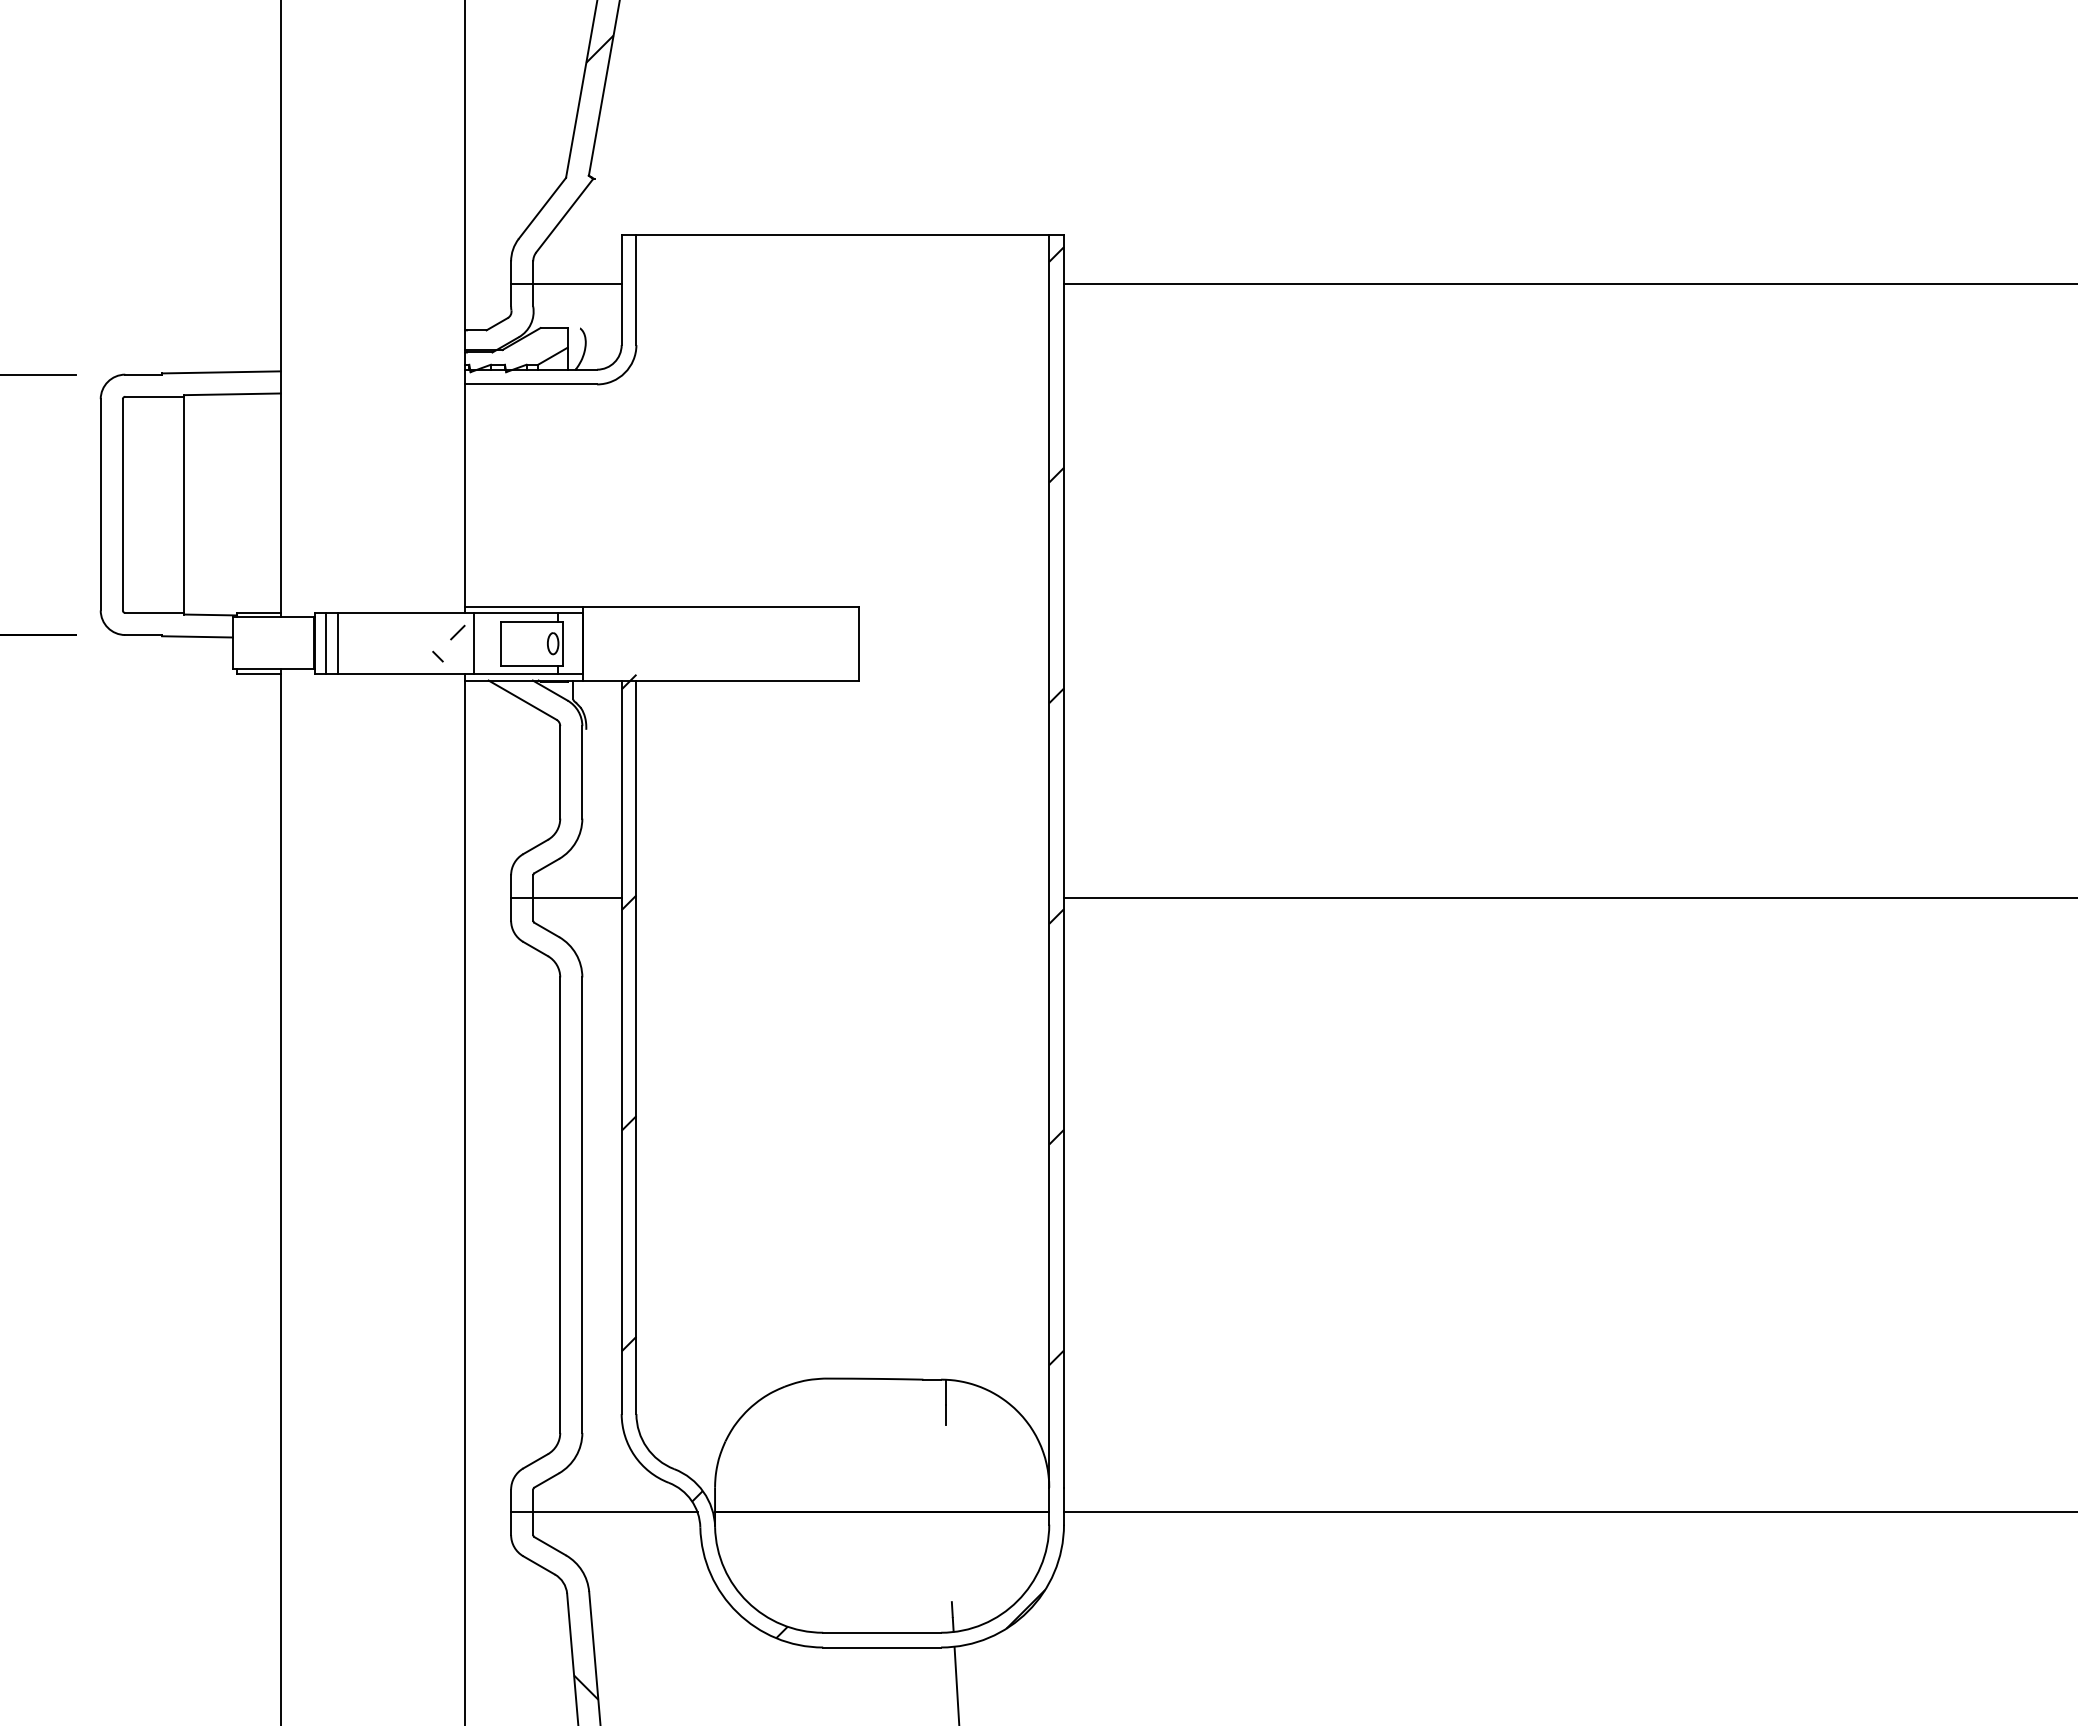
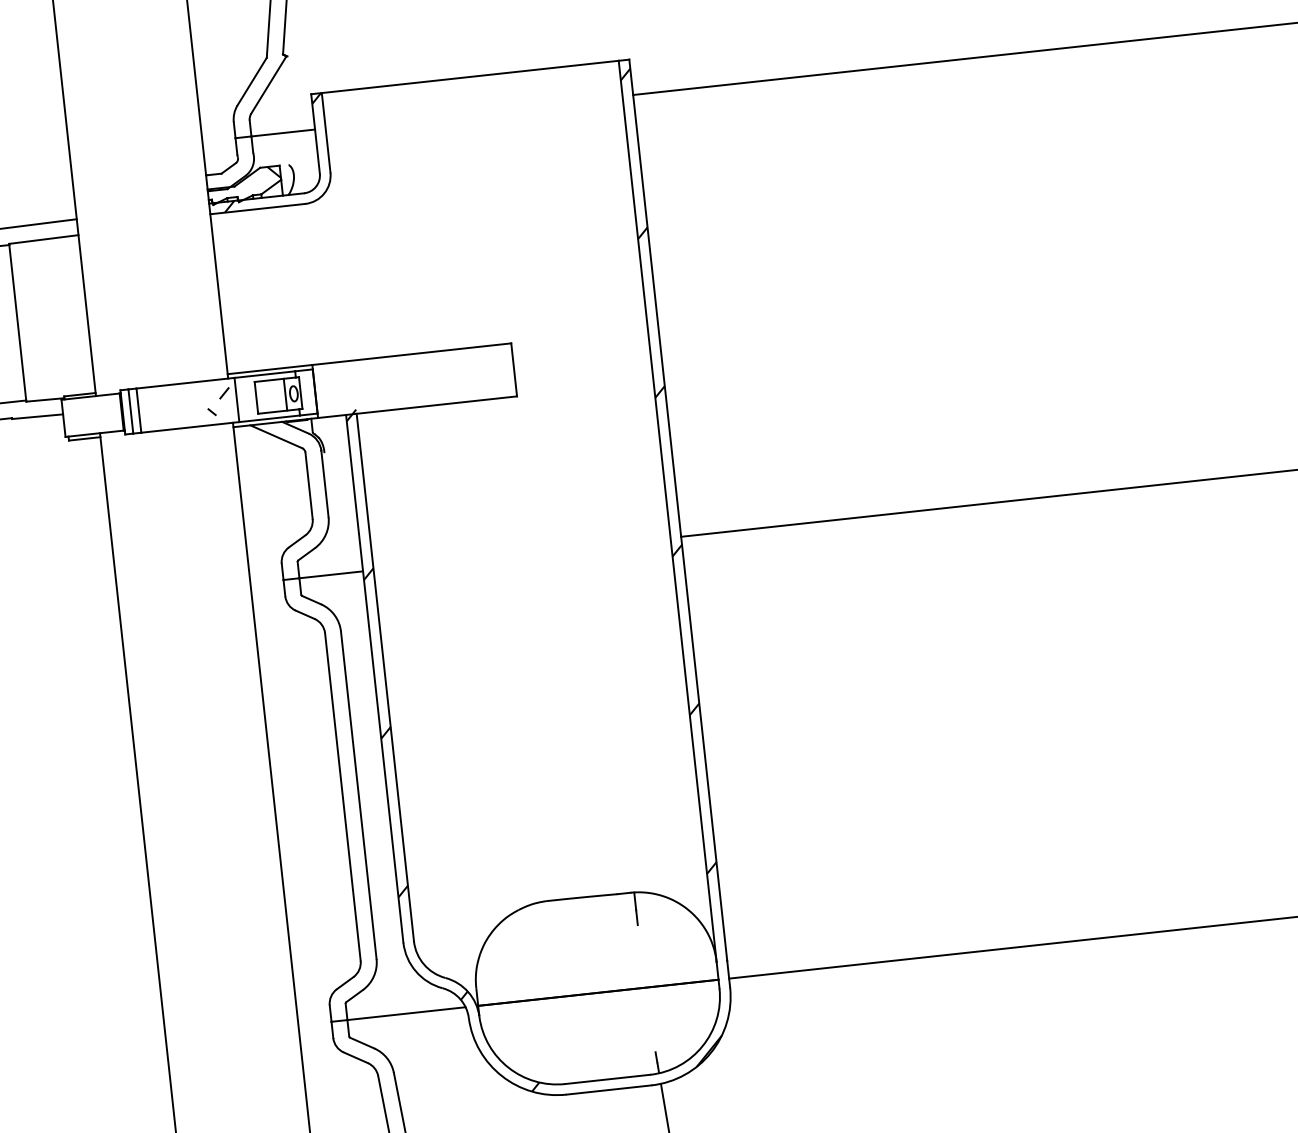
hatch: (560, 309) -> (273, 152), added
hatch: (558, 336) -> (273, 172), added
line: (541, 643) -> (285, 394), added

